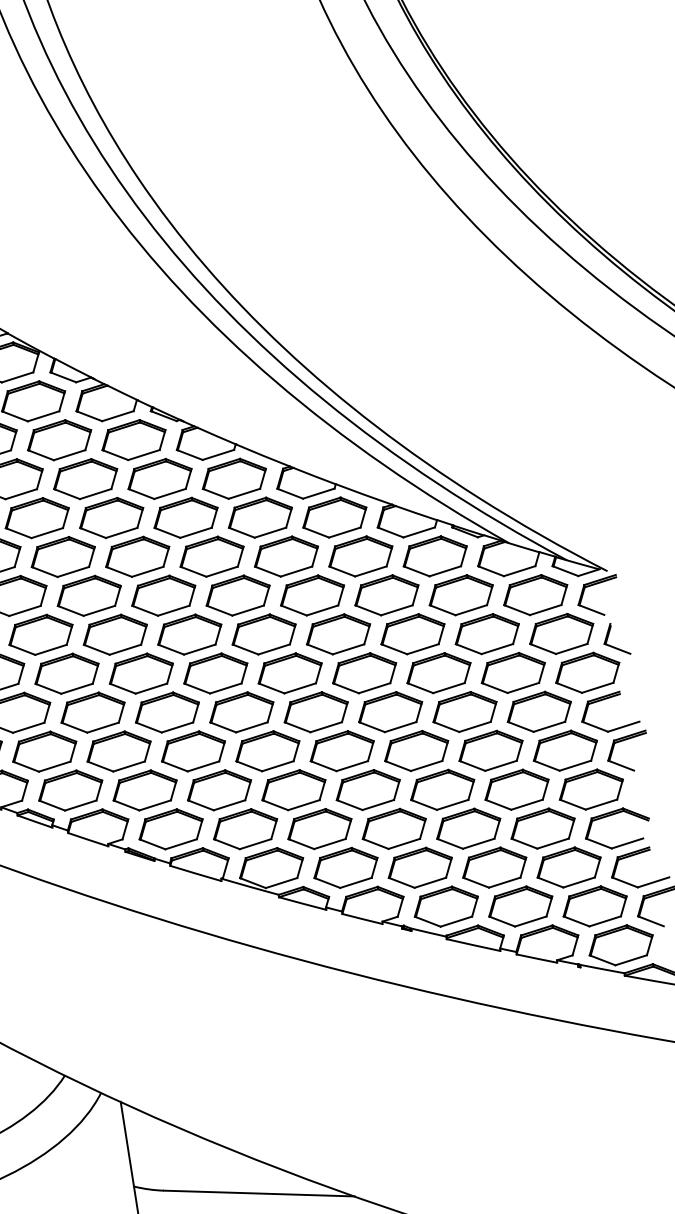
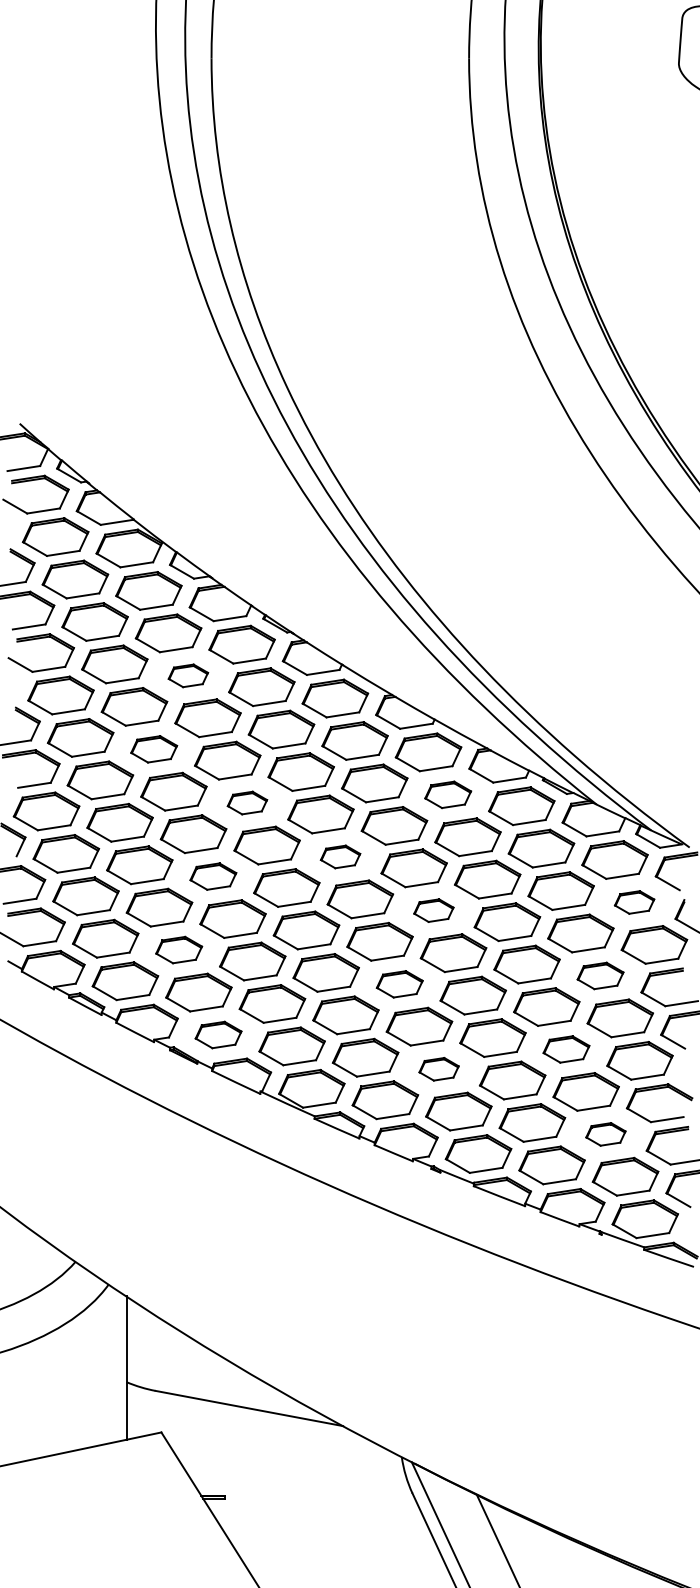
part: (85, 478) -> (188, 675), size x0.6
part: (360, 556) -> (447, 794), size x0.7
part: (62, 557) -> (153, 749), size x0.7
part: (163, 595) -> (247, 802), size x0.6
part: (263, 634) -> (340, 856), size x0.6
part: (561, 634) -> (634, 902), size x0.6
part: (141, 673) -> (213, 876), size x0.7
part: (364, 673) -> (433, 910), size x0.6
part: (539, 711) -> (600, 975), size x0.7
part: (118, 751) -> (178, 949), size x0.7
part: (342, 751) -> (399, 984), size x0.7
part: (517, 789) -> (566, 1049), size x0.7
part: (170, 828) -> (218, 1034), size x0.7
part: (393, 829) -> (438, 1069), size x0.6
part: (568, 867) -> (605, 1134), size x0.6

